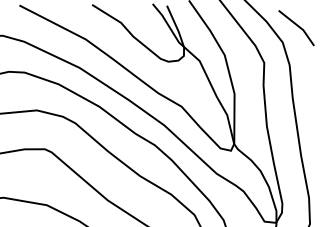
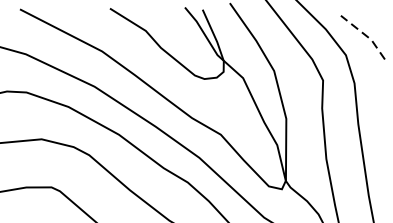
line: (298, 26) -> (365, 35), solid -> dashed

